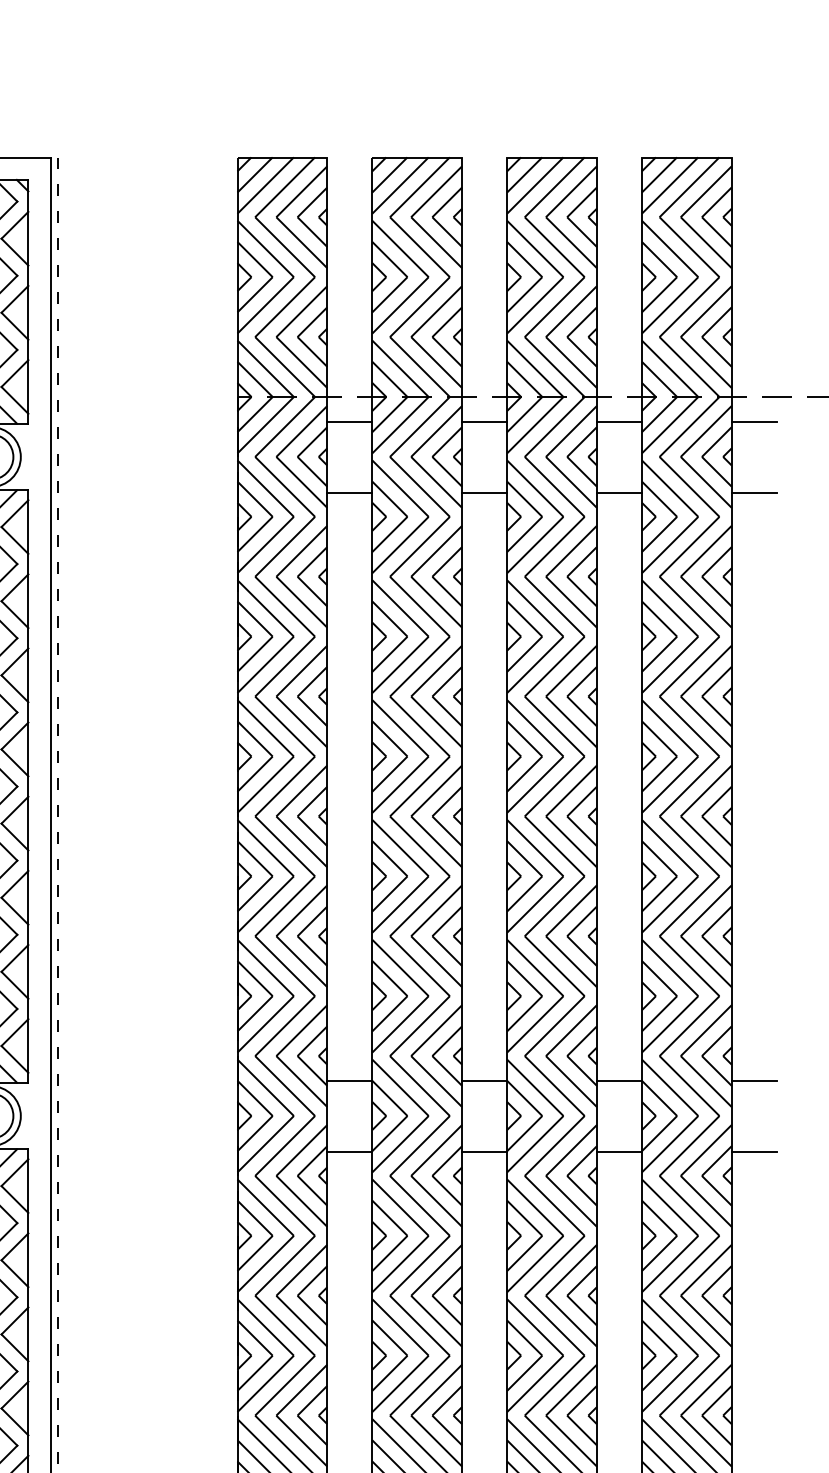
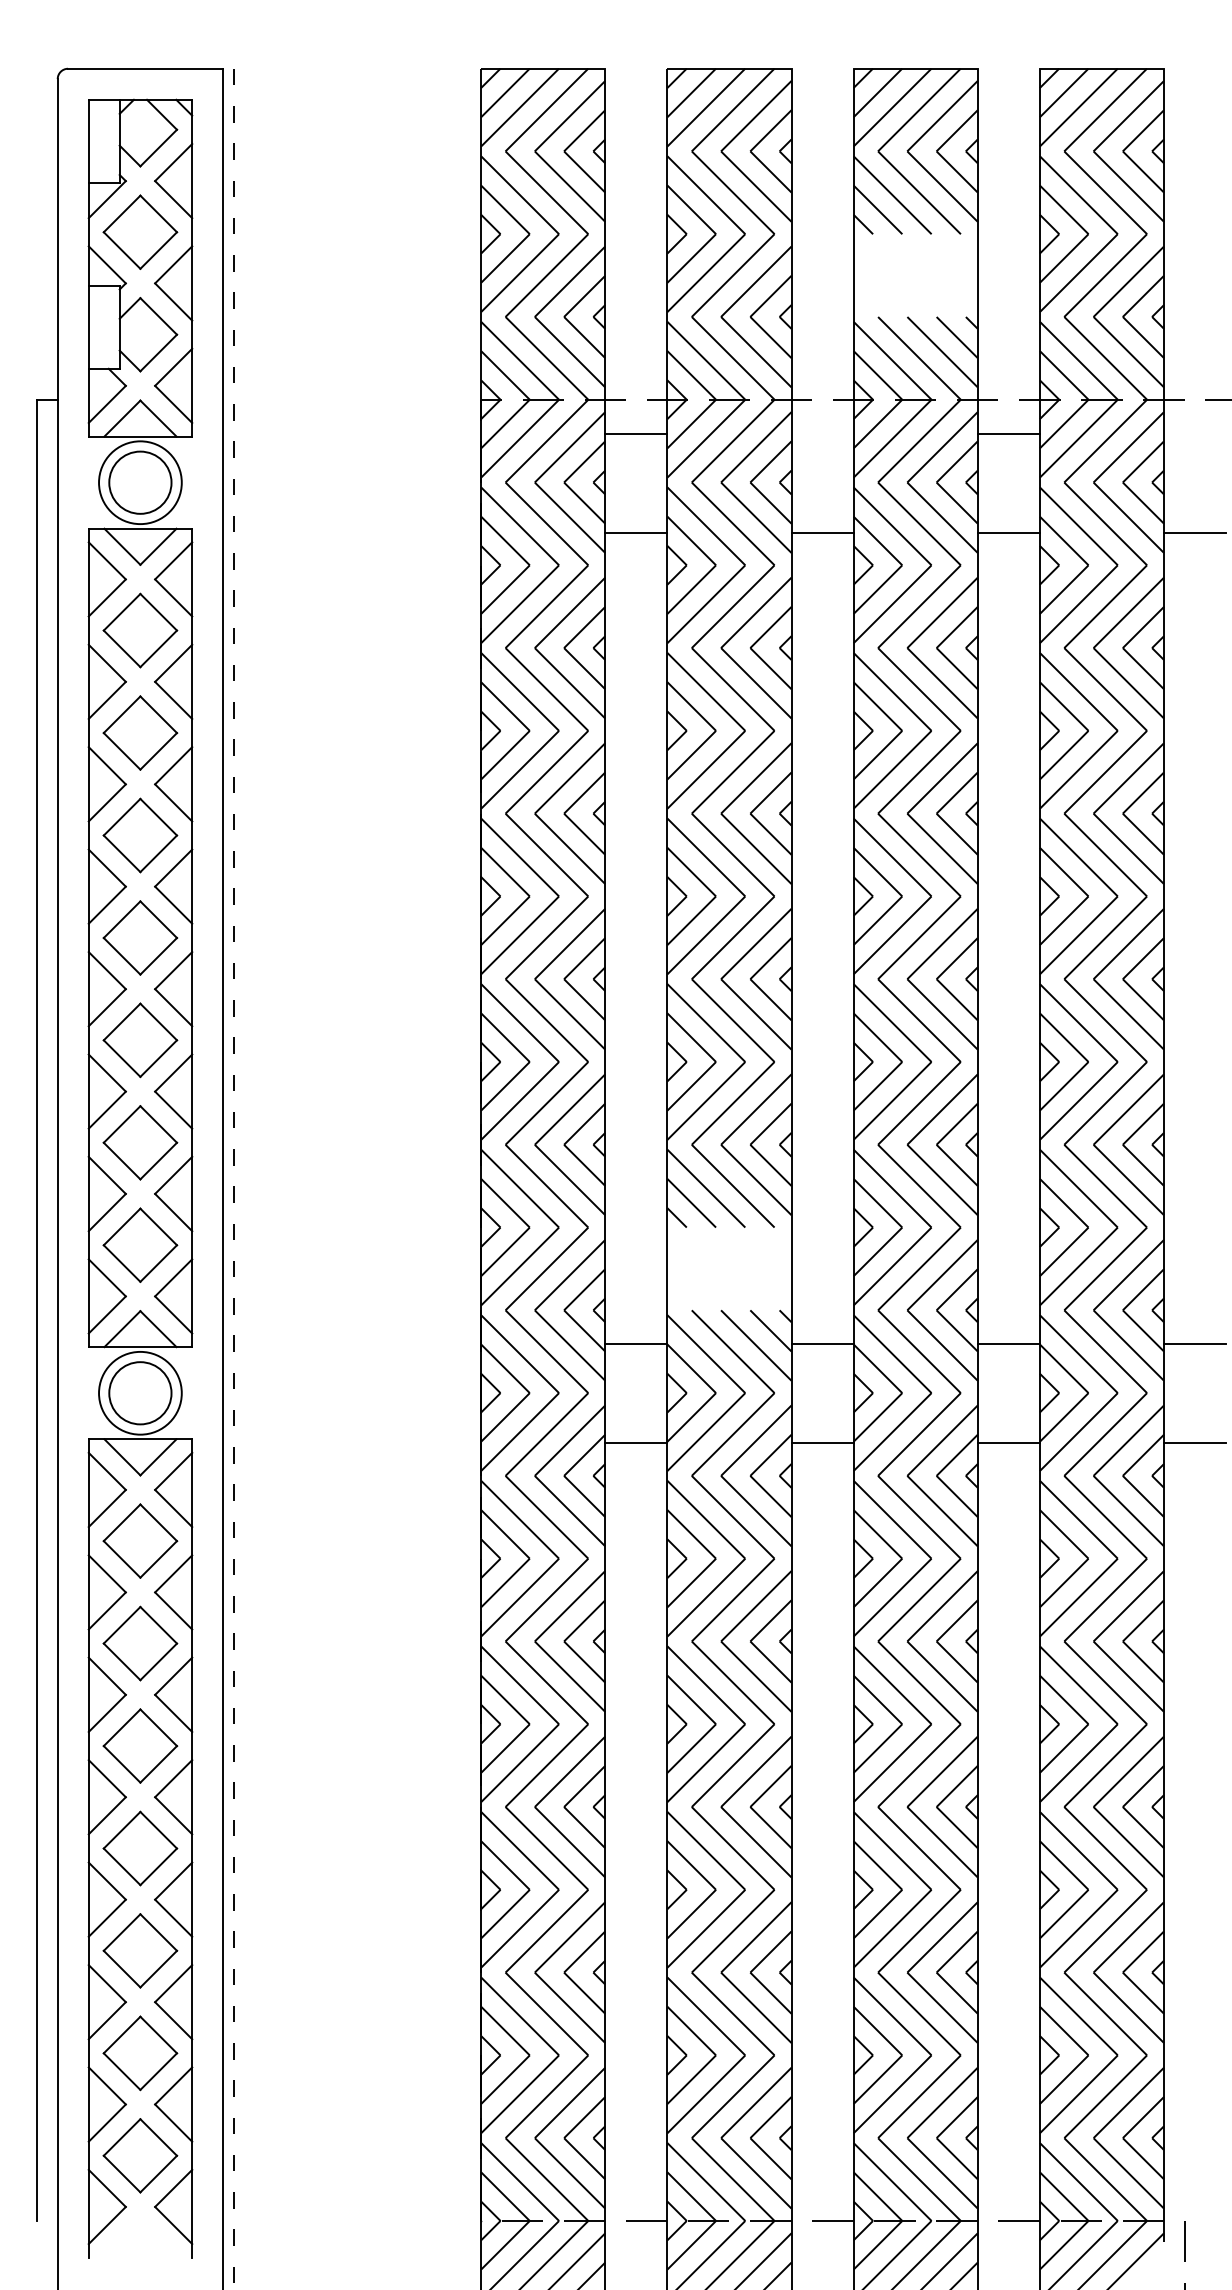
hatch: (551, 307) -> (915, 275), removed
line: (484, 421) -> (822, 433), removed
line: (754, 421) -> (1195, 433), removed
hatch: (417, 1025) -> (729, 1268), removed

